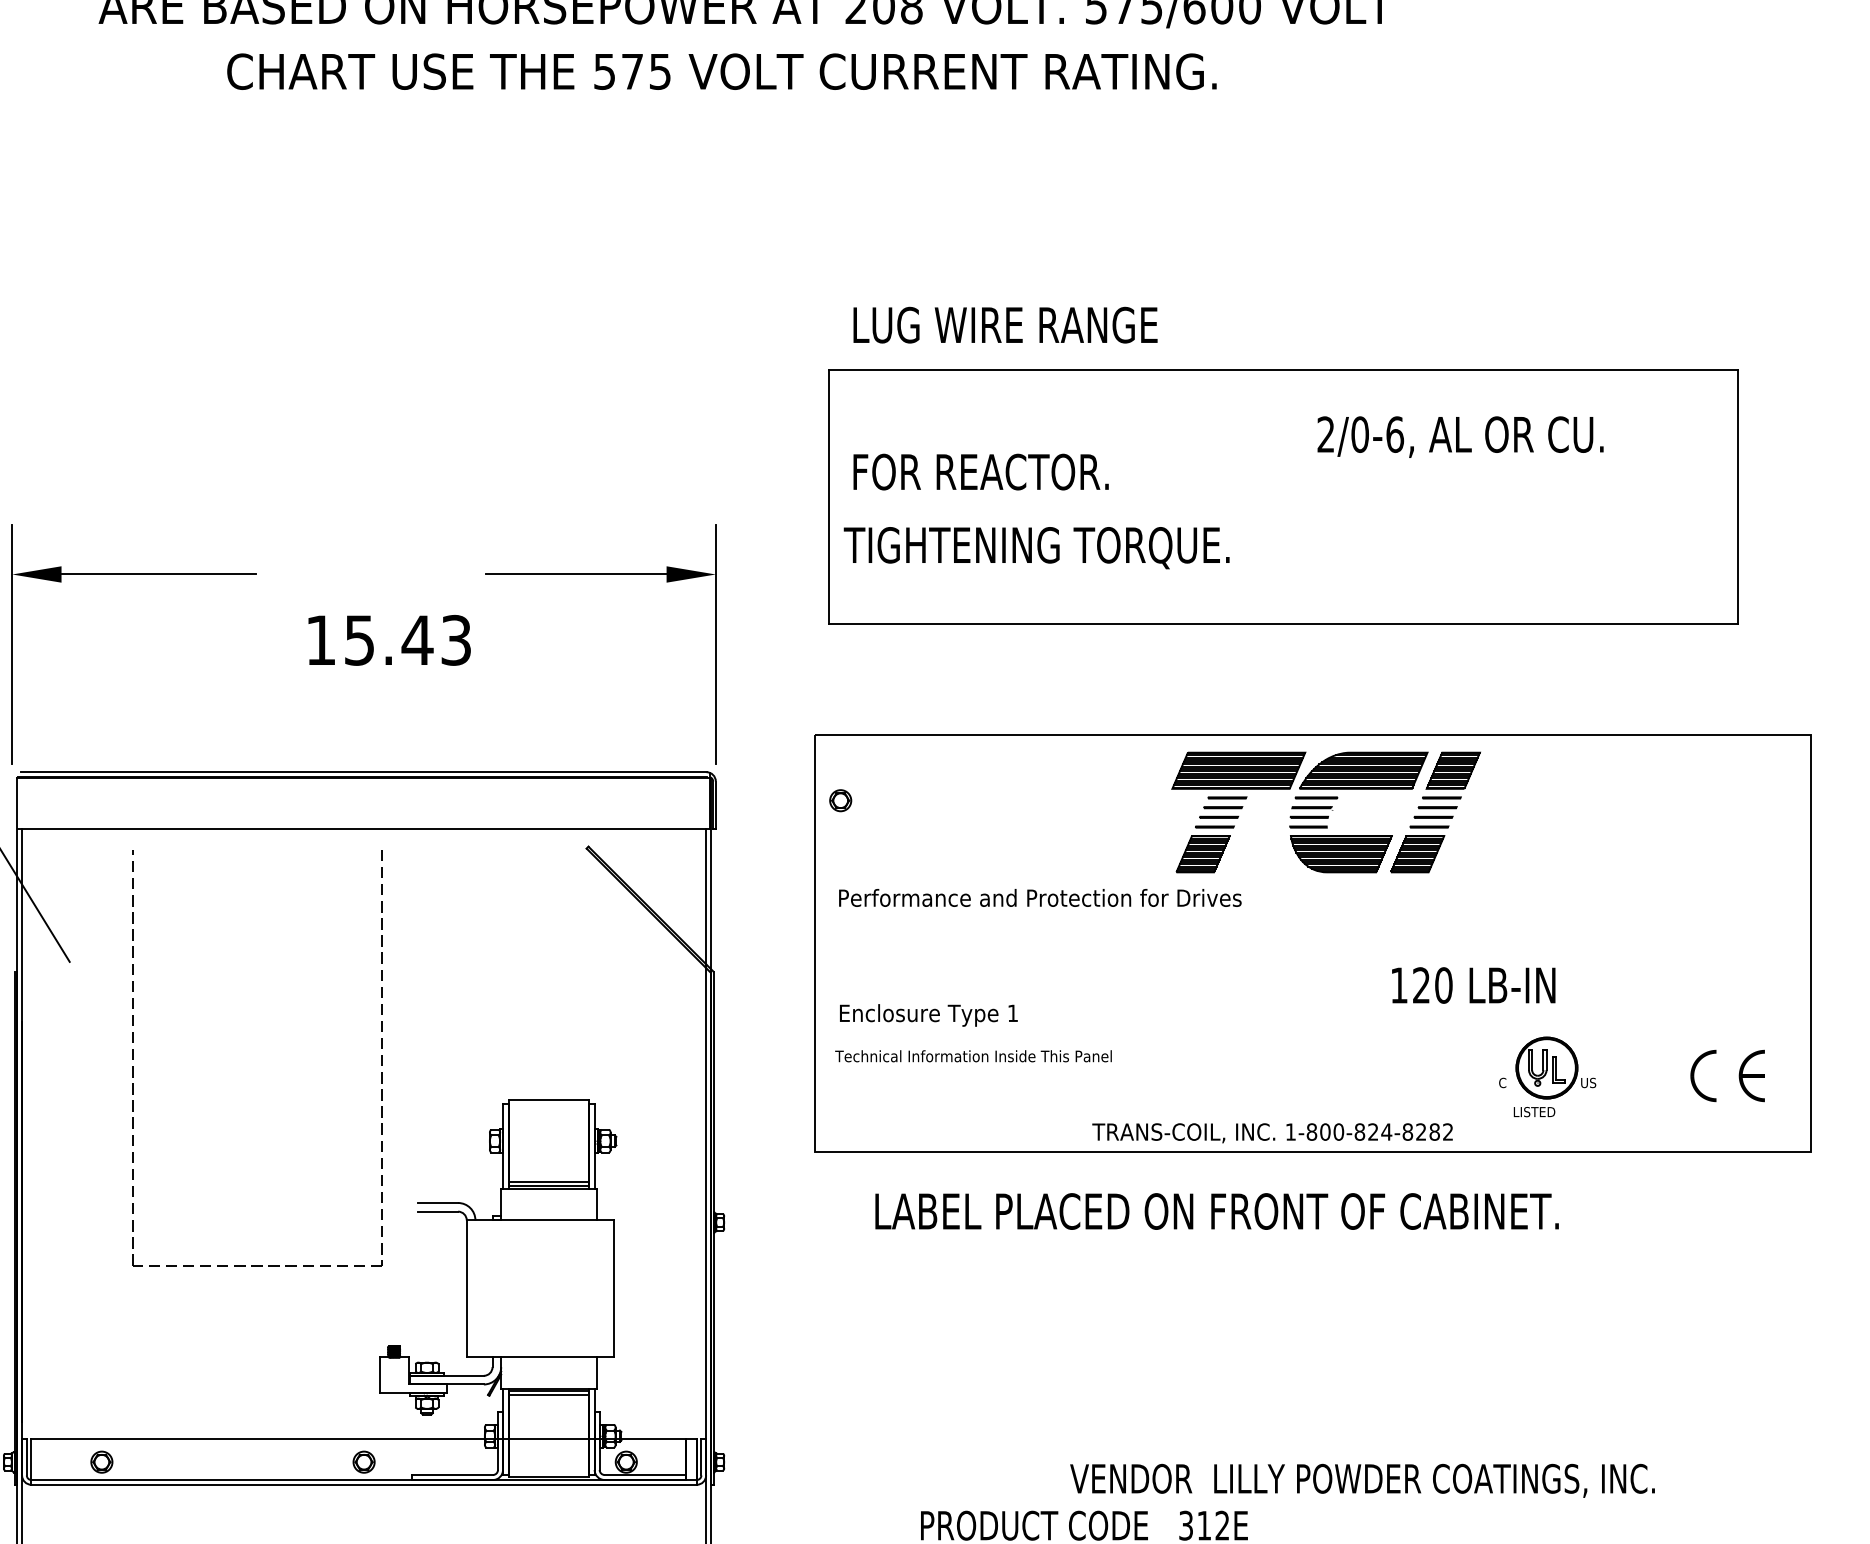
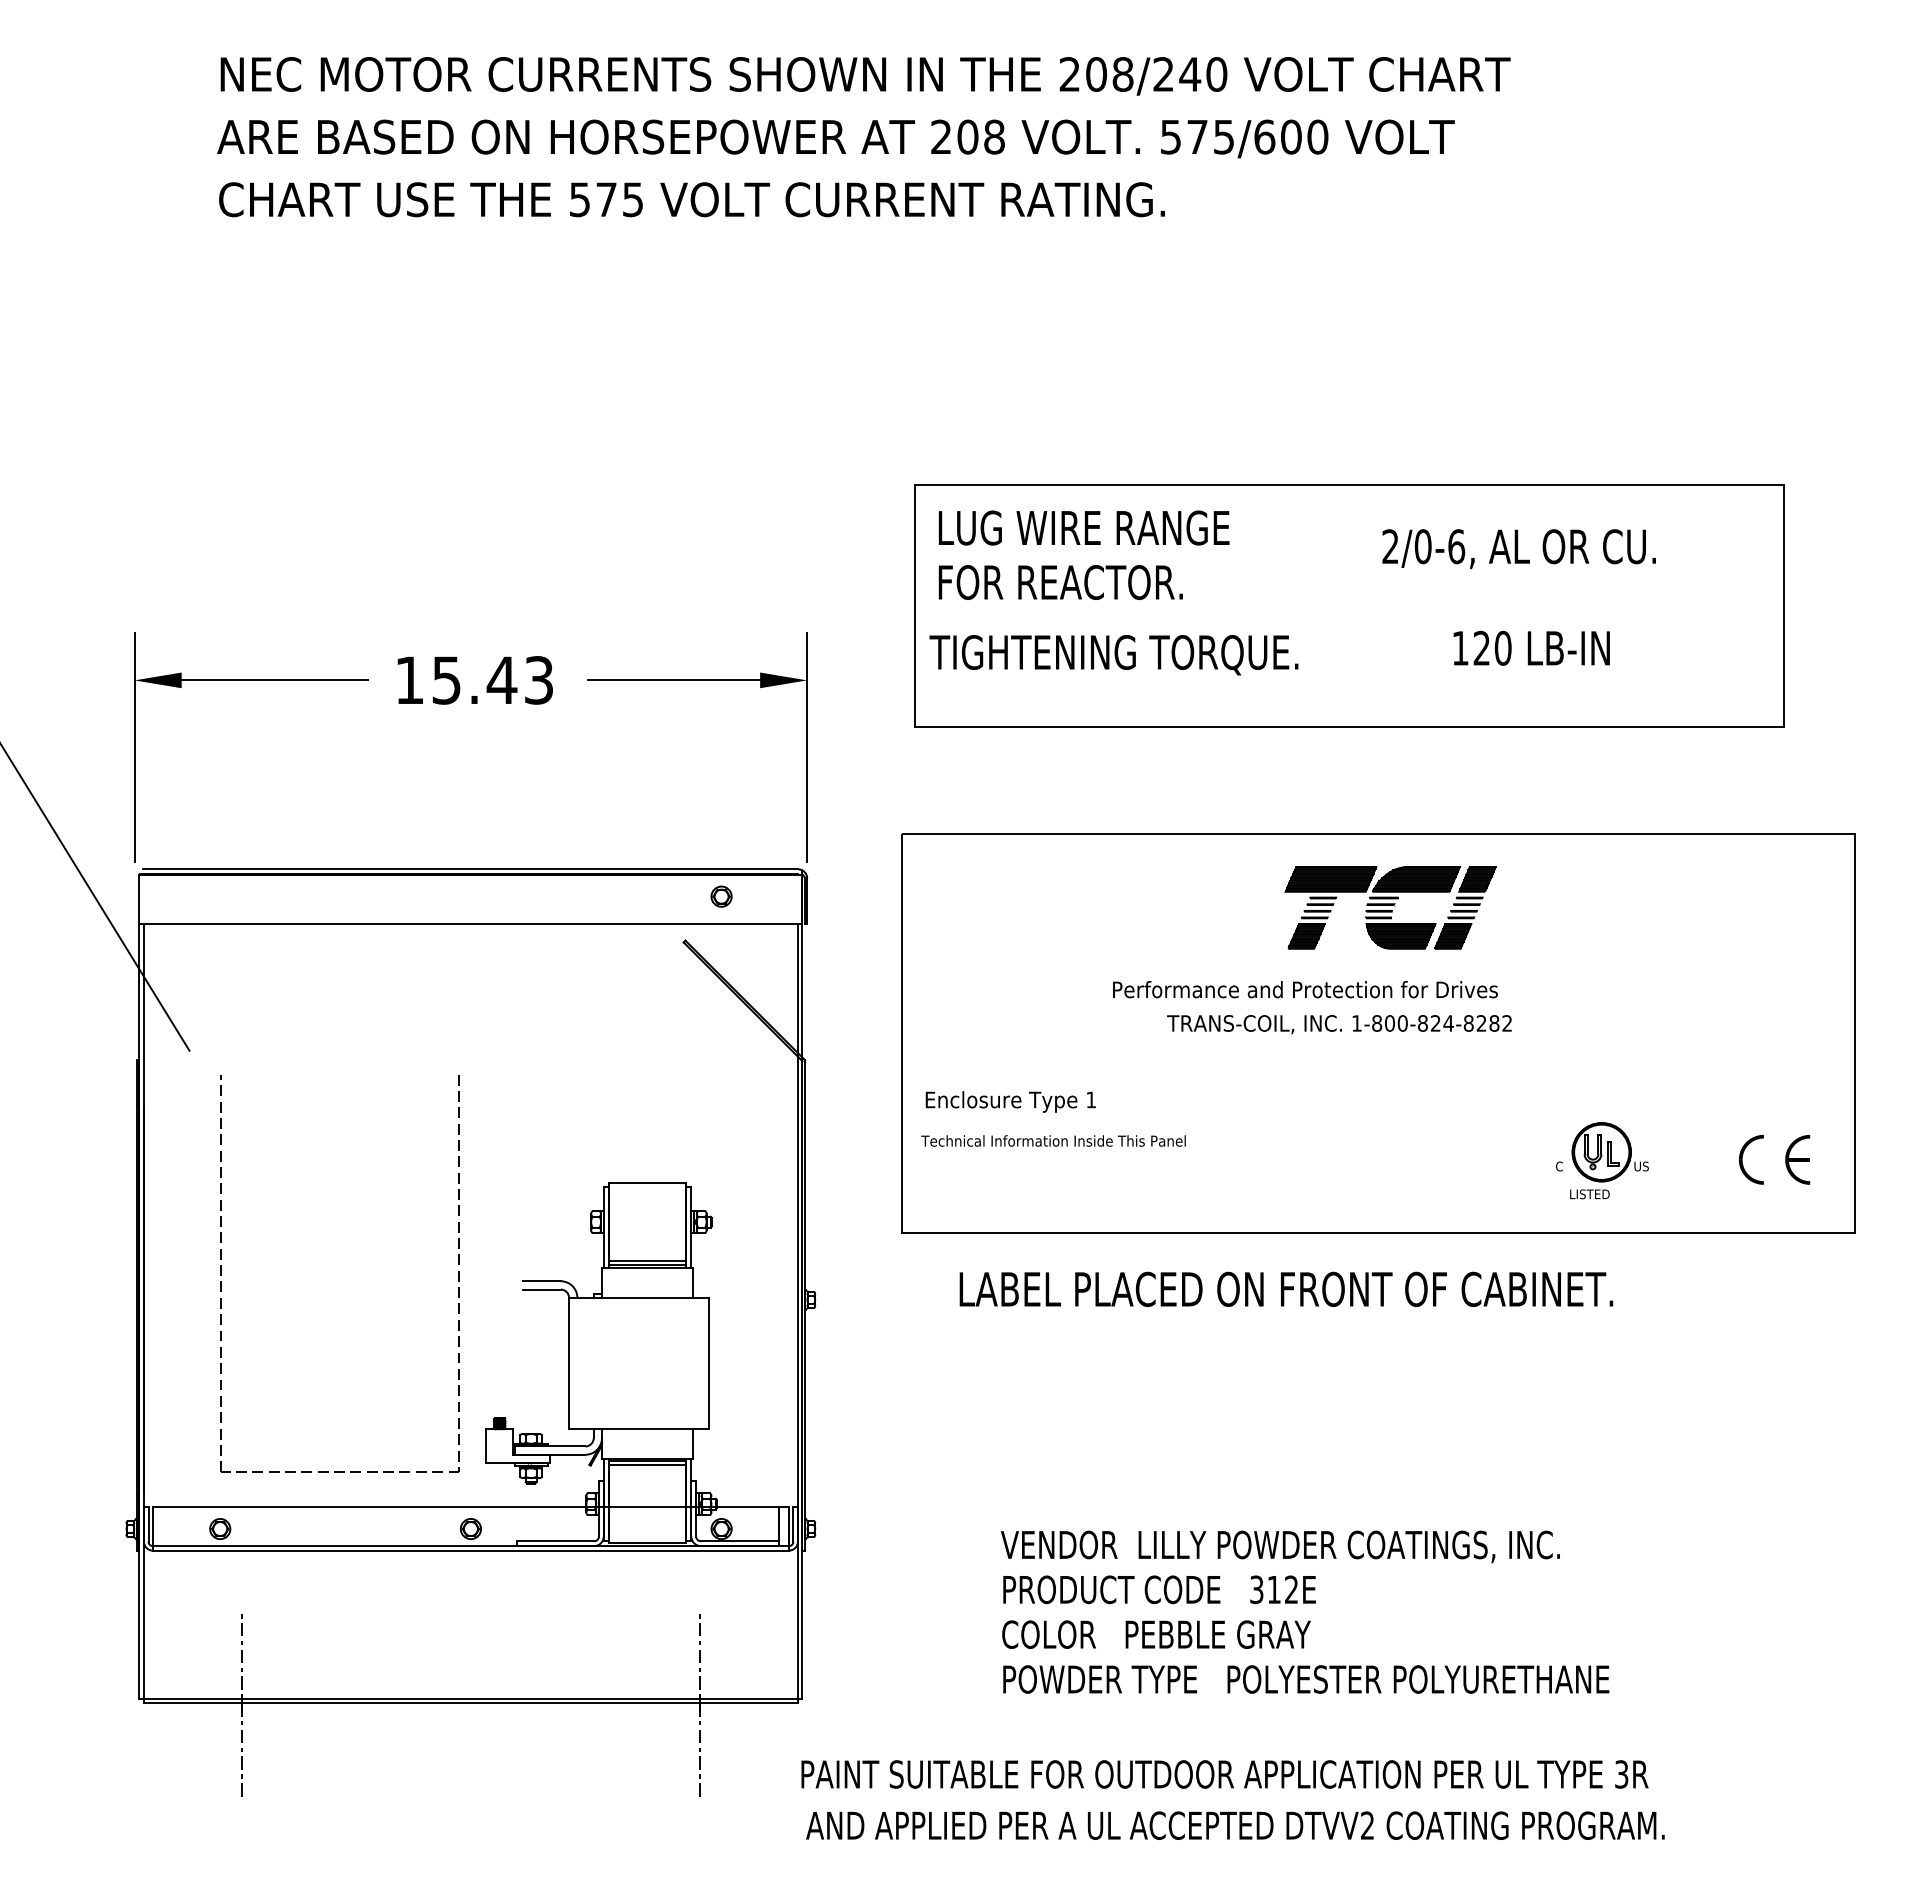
text: (721, 71) -> (691, 199), moved
text: (1004, 324) -> (1083, 527), moved
text: (388, 640) -> (474, 680), moved
part: (840, 800) -> (721, 896), moved
part: (1325, 812) -> (1390, 907), size x0.71
text: (1040, 897) -> (1305, 989), moved
text: (1473, 984) -> (1531, 647), moved
part: (133, 1057) -> (221, 1273), moved
text: (1272, 1133) -> (1339, 1024), moved
text: (1362, 1480) -> (1280, 1546), moved

